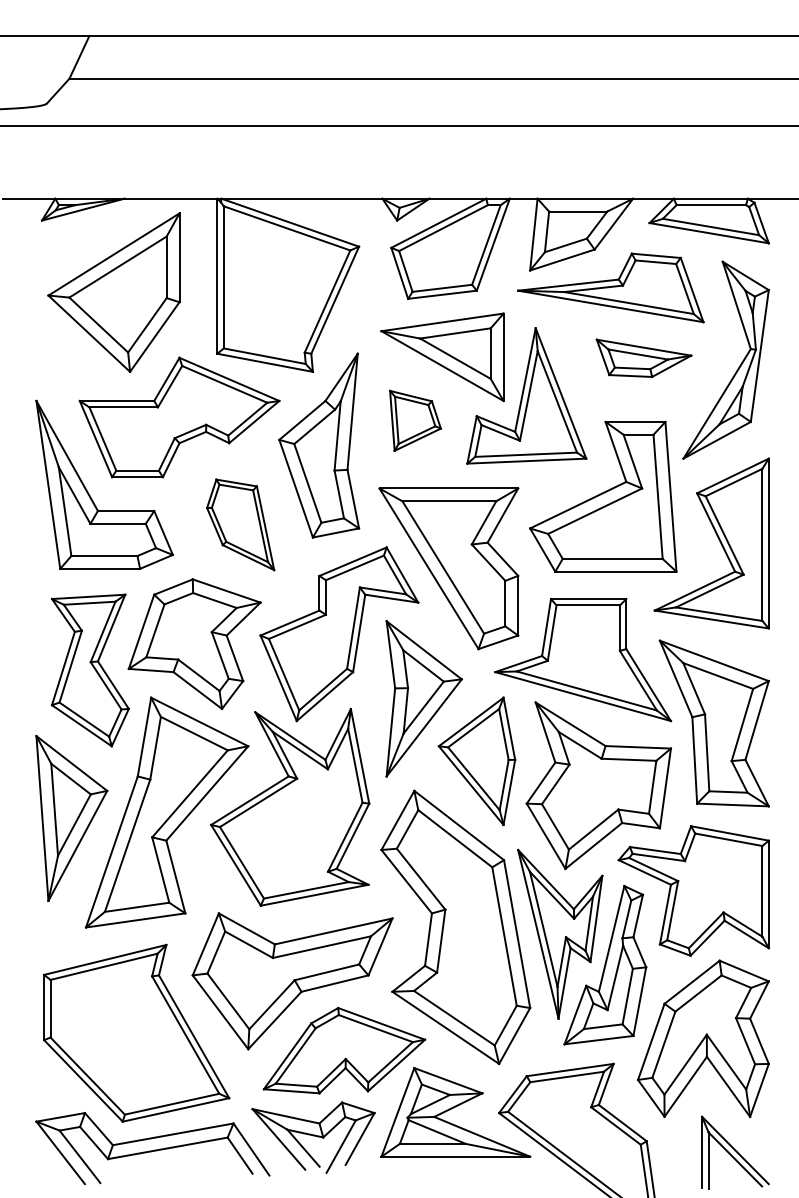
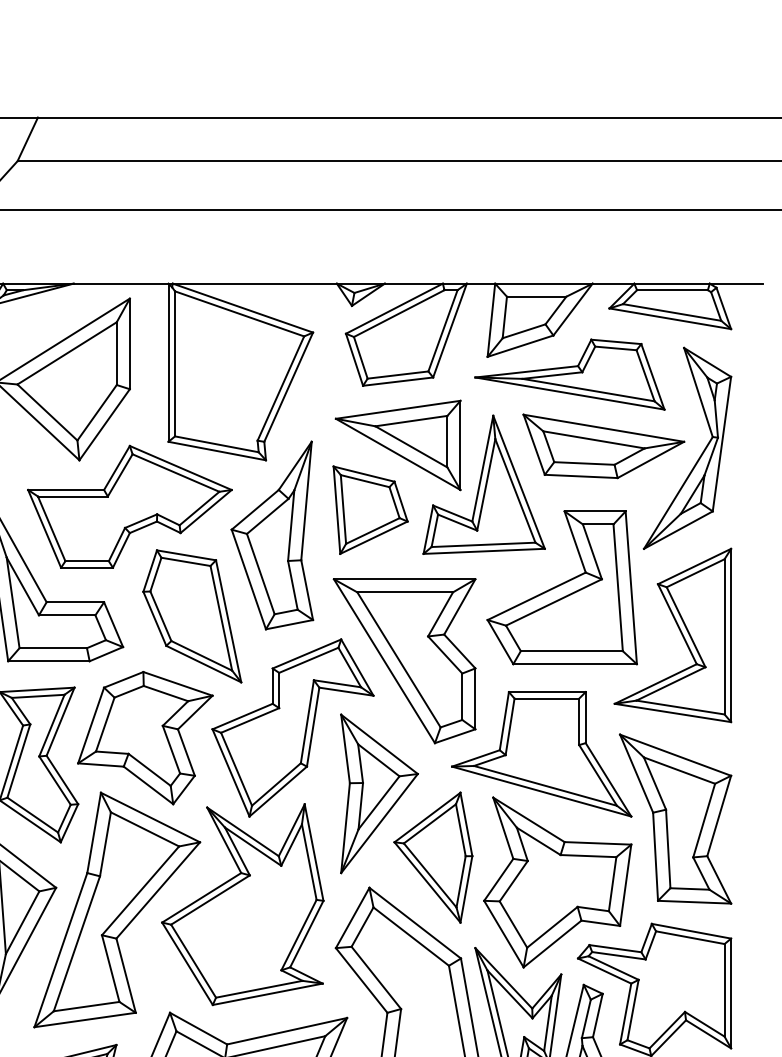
part: (643, 358) -> (603, 446), size x1.67
part: (415, 420) -> (370, 509), size x1.43
part: (240, 524) -> (192, 616), size x1.43

